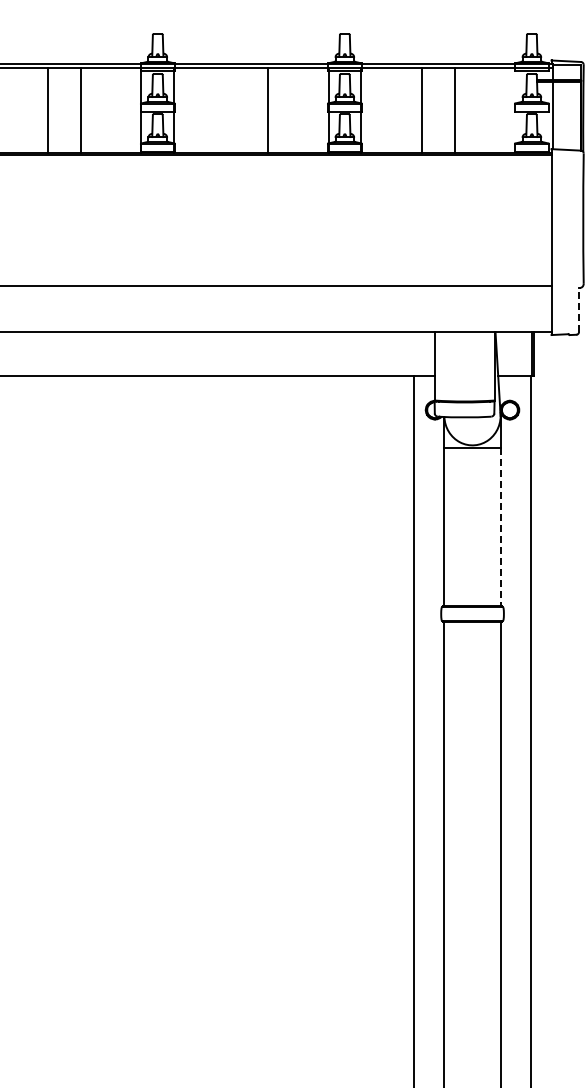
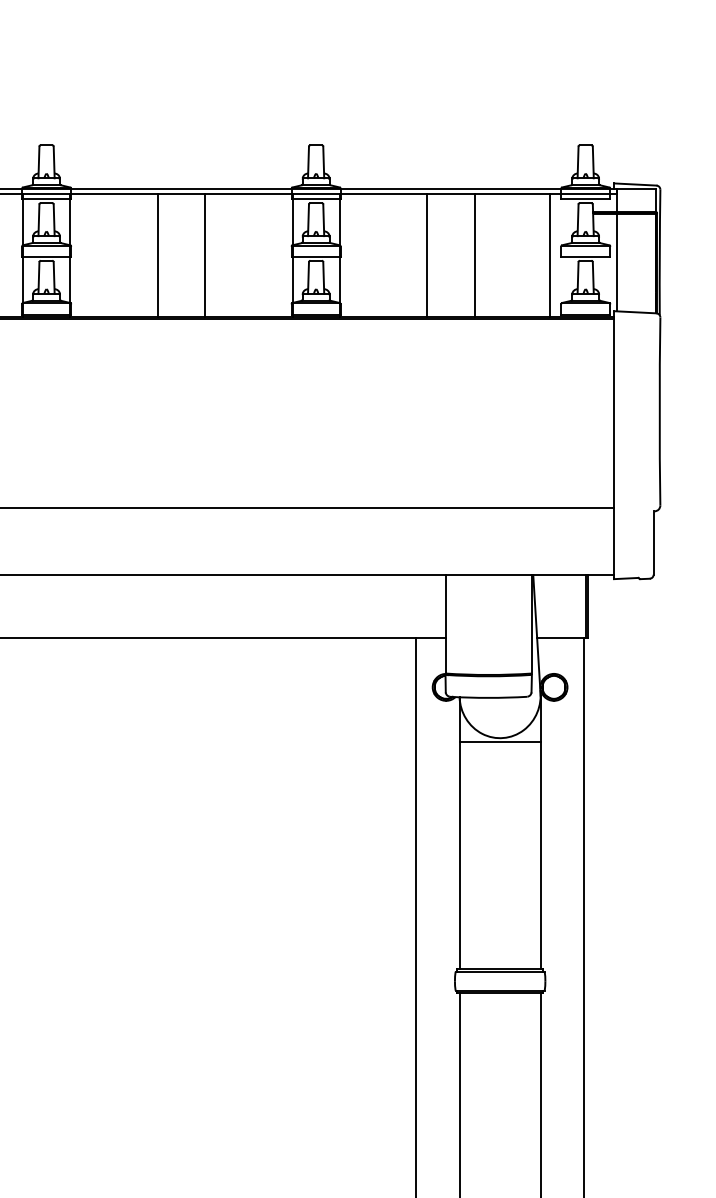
line: (234, 110) -> (157, 255), added
line: (507, 110) -> (550, 255), added
line: (579, 309) -> (654, 542), dashed -> solid
line: (500, 526) -> (540, 855), dashed -> solid

